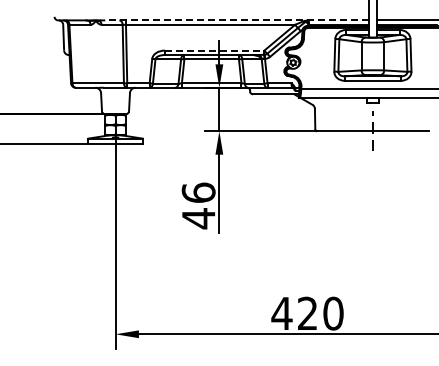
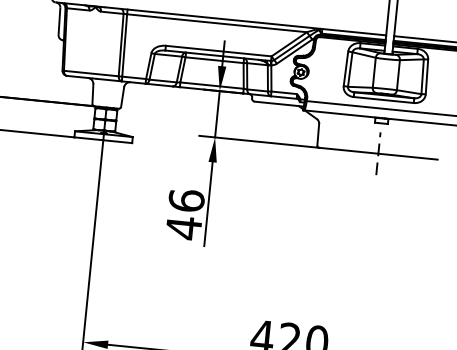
line: (237, 20) -> (246, 21), dashed -> solid
line: (214, 50) -> (218, 50), dashed -> solid

